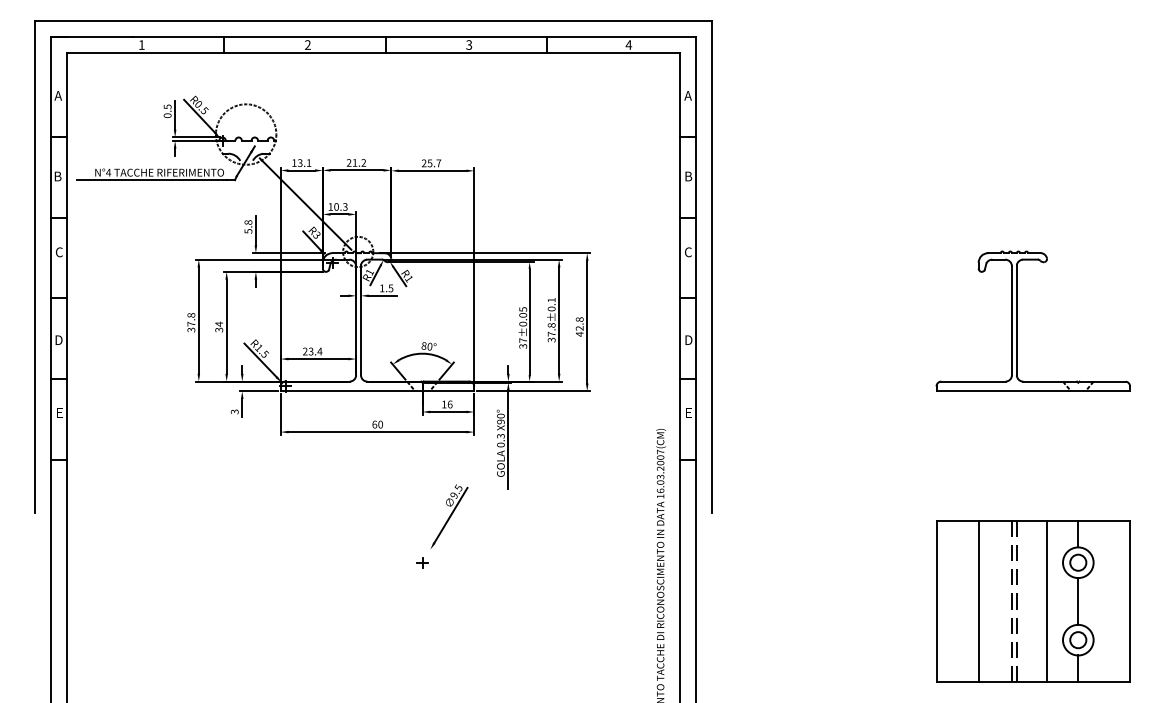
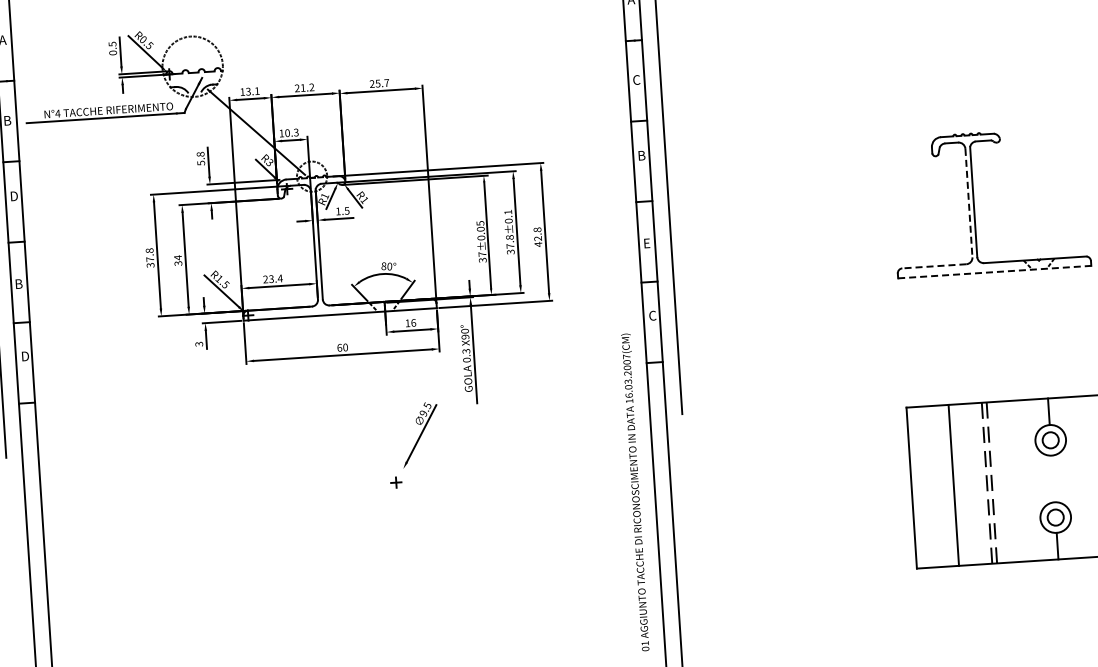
text: (688, 176) -> (636, 80), B -> C
text: (59, 252) -> (14, 196), C -> D
text: (688, 252) -> (641, 155), C -> B
line: (1011, 321) -> (968, 203), solid -> dashed
text: (59, 339) -> (19, 283), D -> B
text: (688, 339) -> (647, 242), D -> E
line: (972, 381) -> (933, 266), solid -> dashed
line: (1033, 391) -> (994, 272), solid -> dashed
text: (60, 412) -> (25, 356), E -> D
text: (688, 412) -> (652, 315), E -> C
line: (1046, 601) -> (1021, 481), removed
line: (1078, 601) -> (1053, 478), removed

